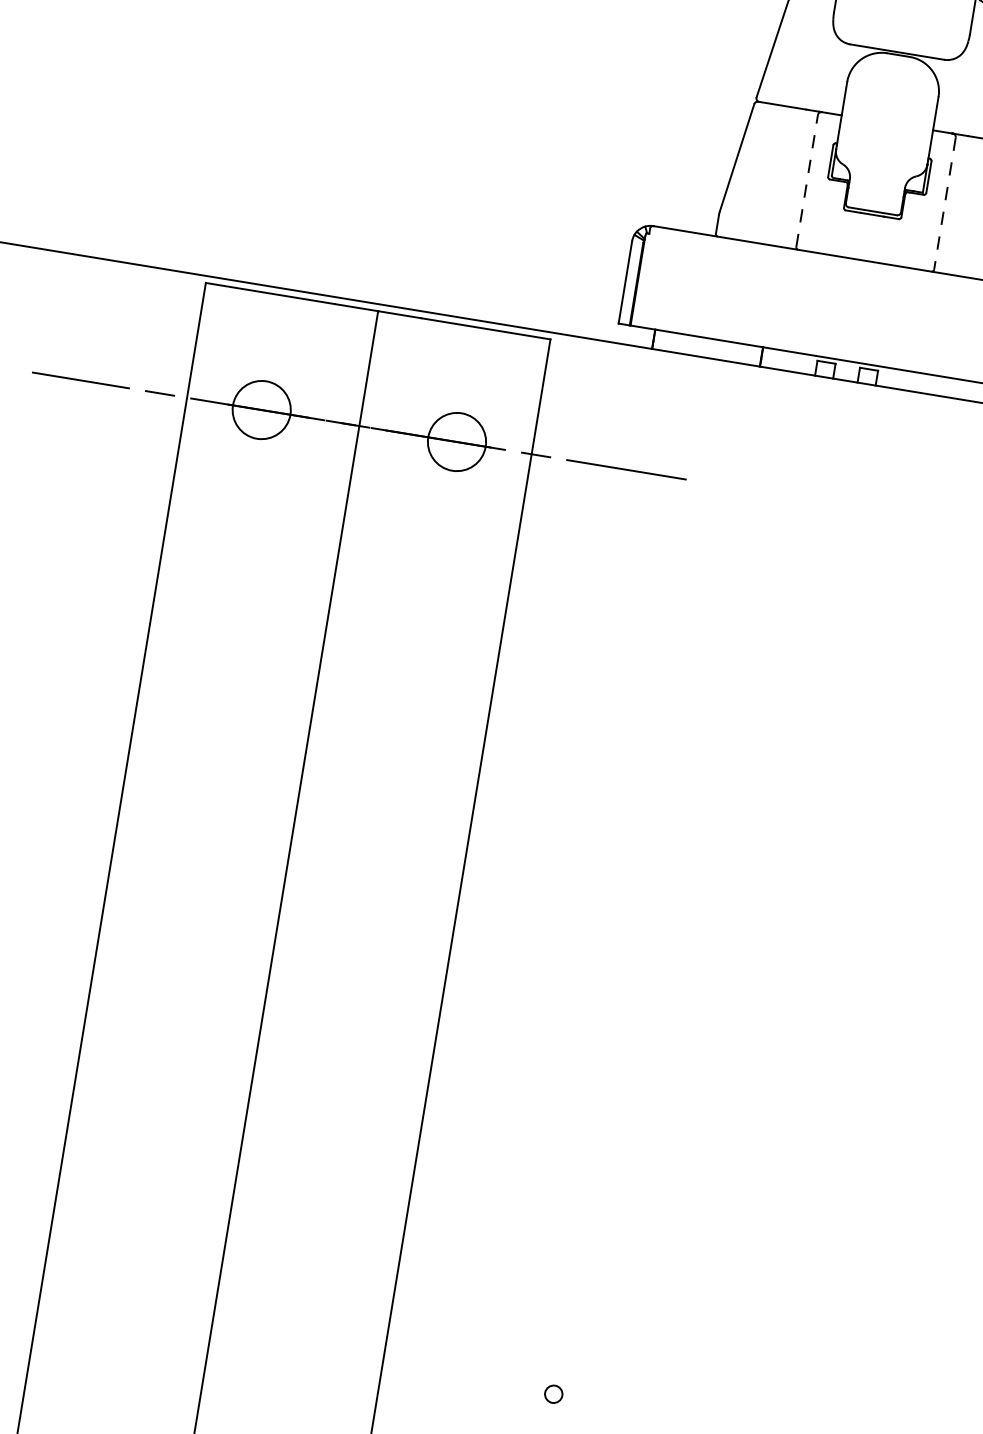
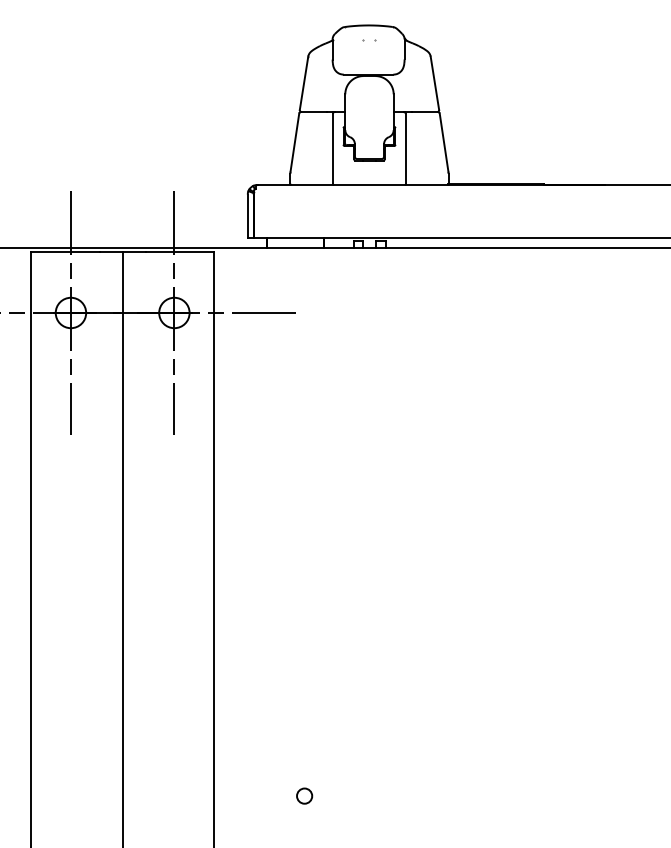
line: (806, 180) -> (332, 148), dashed -> solid
line: (944, 202) -> (405, 148), dashed -> solid
line: (261, 408) -> (70, 312), added
line: (457, 441) -> (174, 312), added
circle: (553, 1393) -> (304, 795), size x1.67

